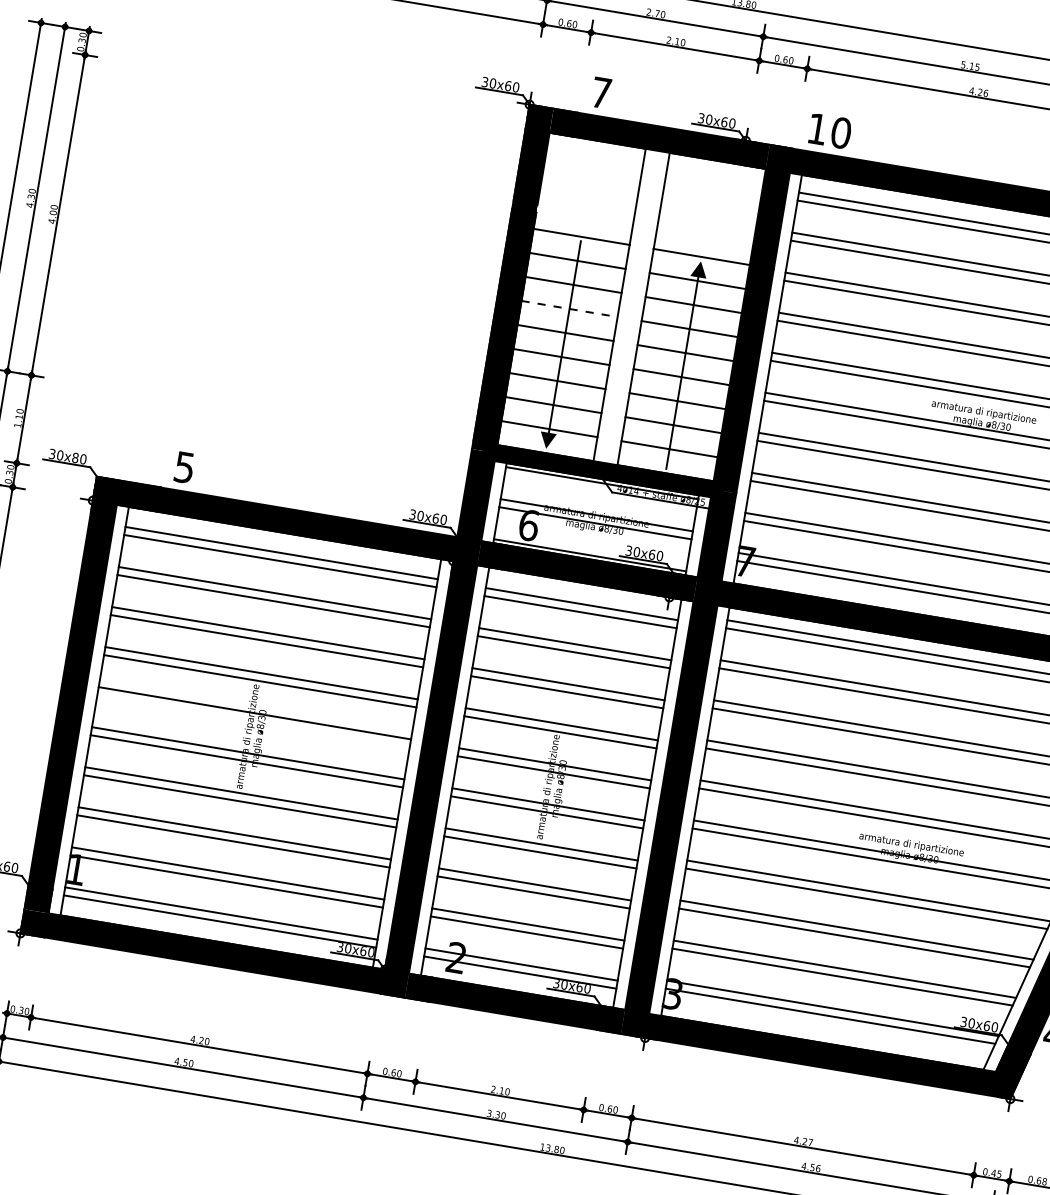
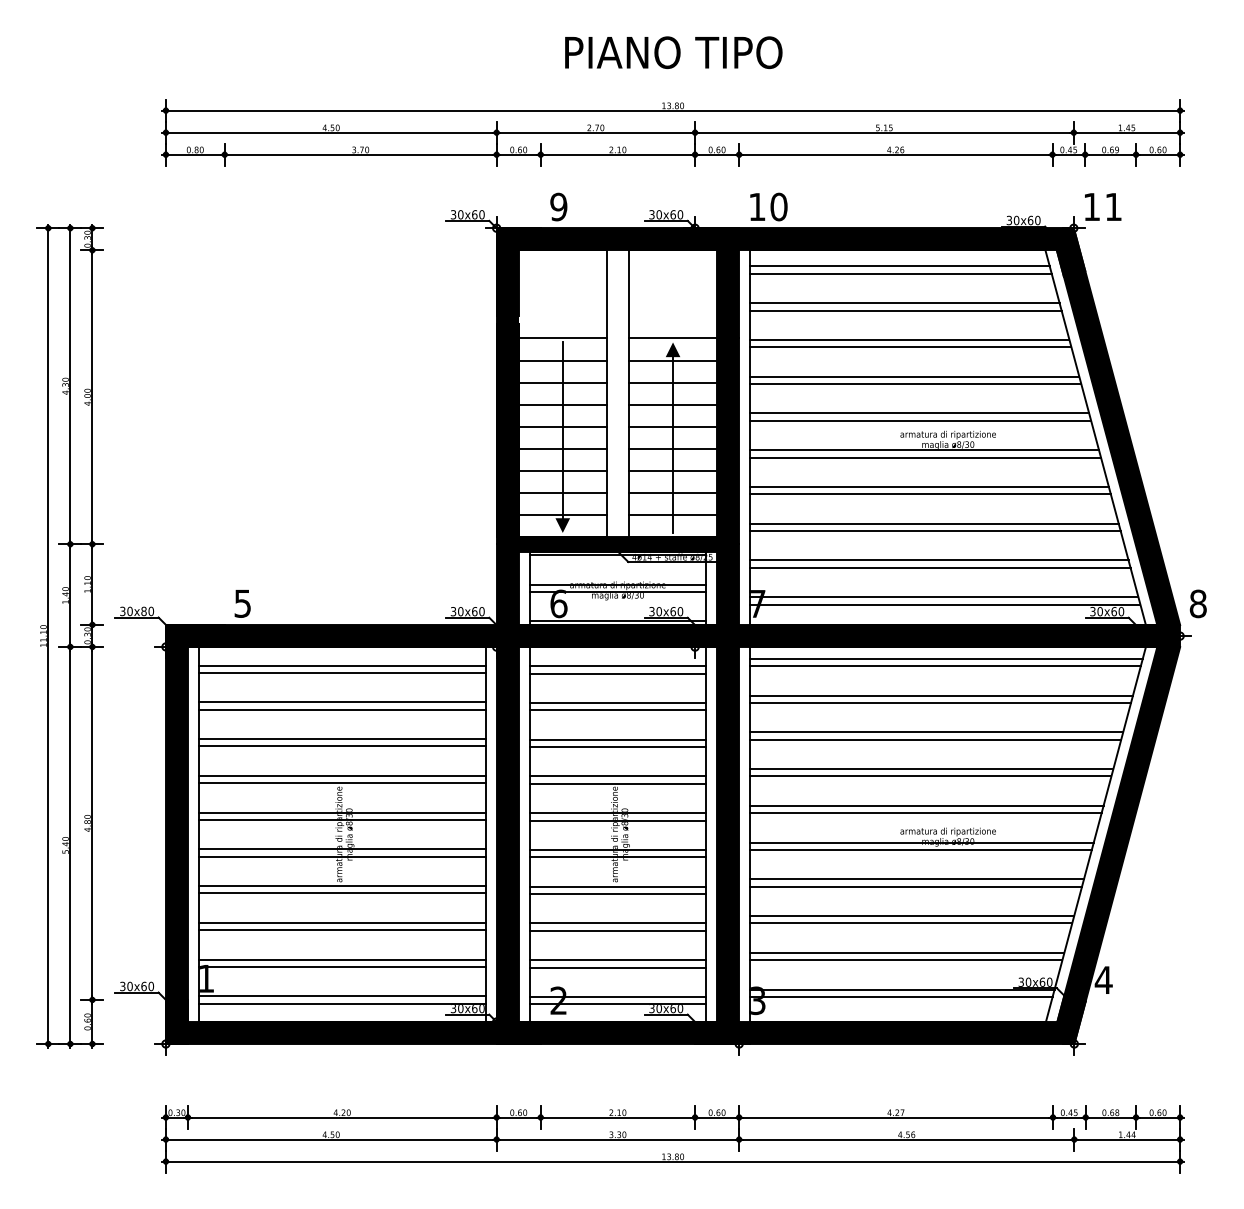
text: (601, 92) -> (558, 206), 7 -> 9
line: (570, 308) -> (563, 404), dashed -> solid
line: (253, 720) -> (342, 819), added

